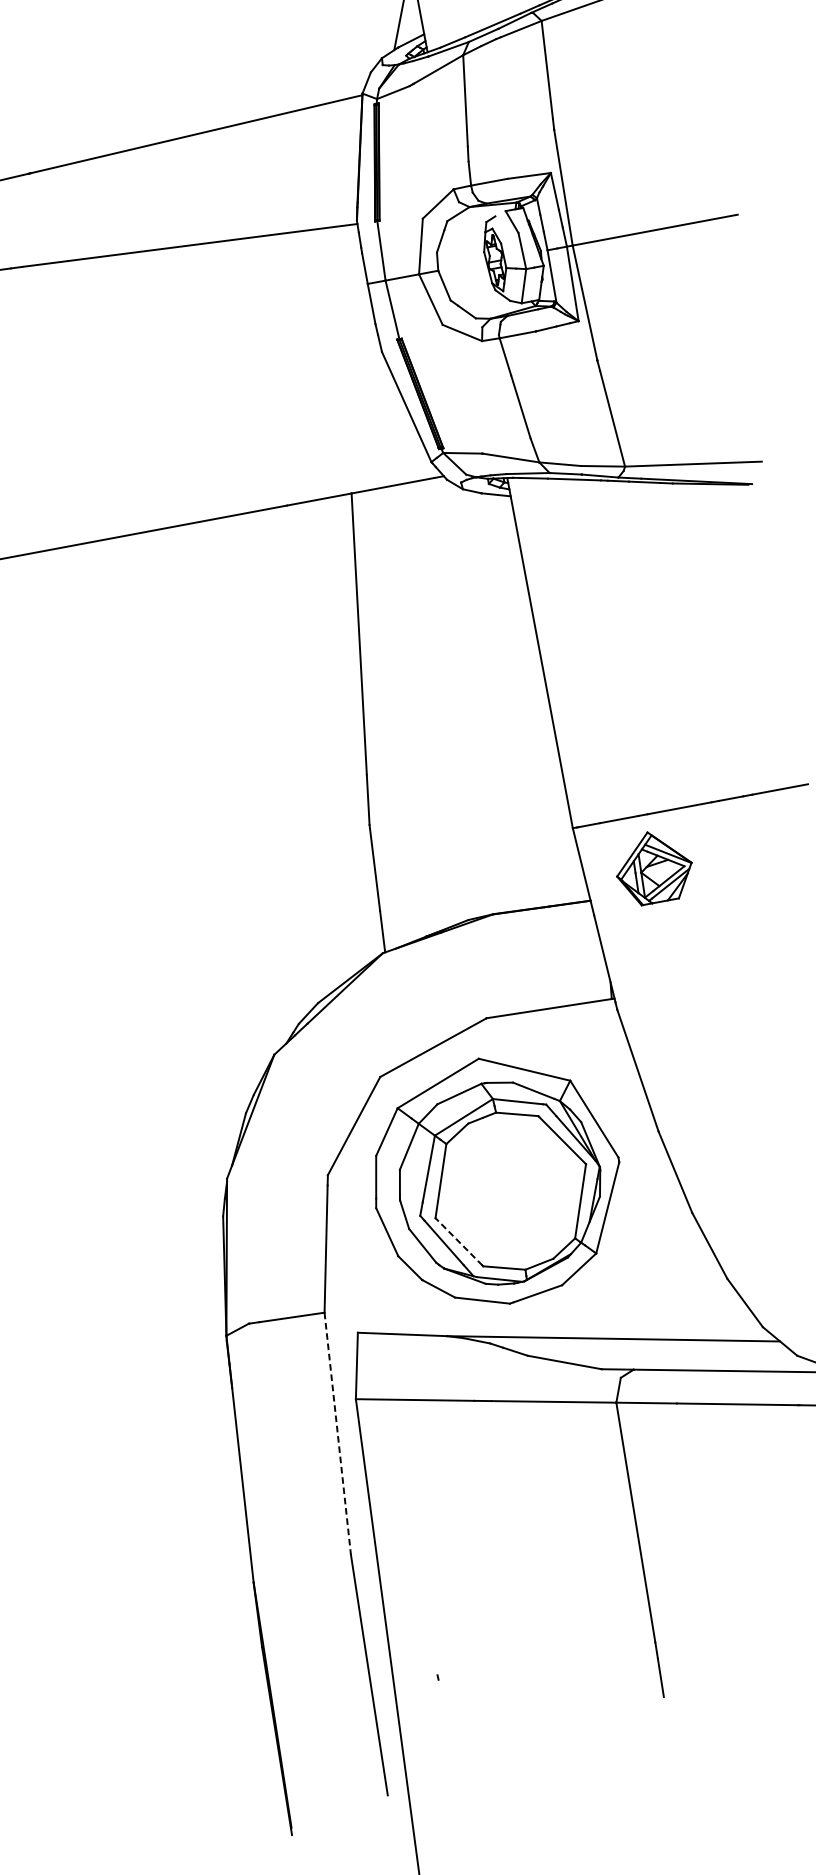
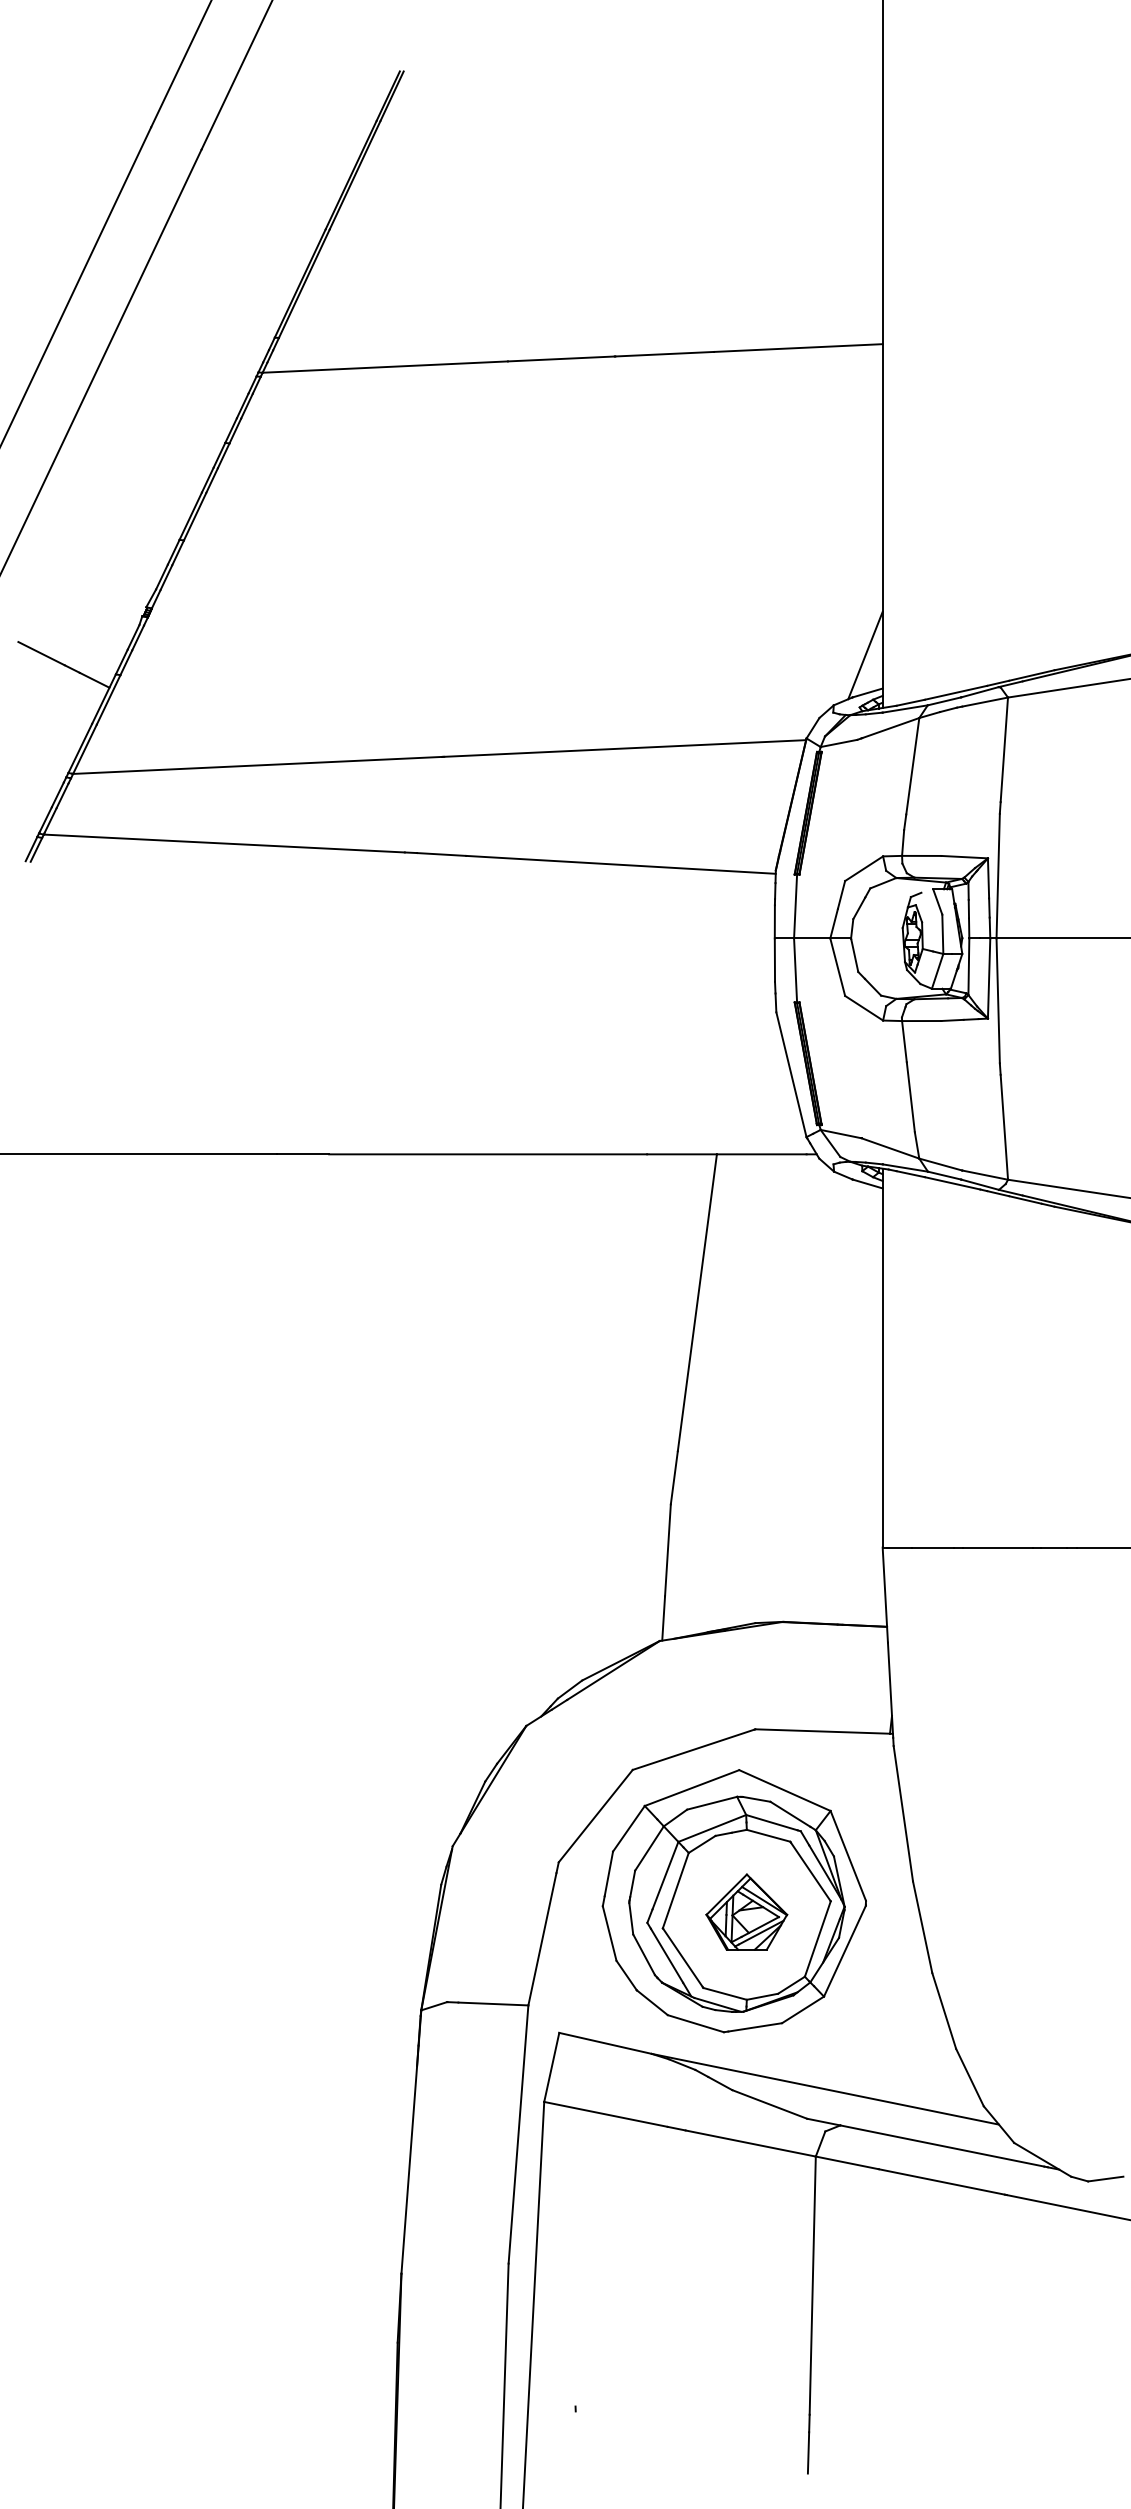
part: (653, 866) -> (746, 1911), moved
line: (458, 1241) -> (682, 1957), dashed -> solid
line: (337, 1434) -> (518, 2135), dashed -> solid

